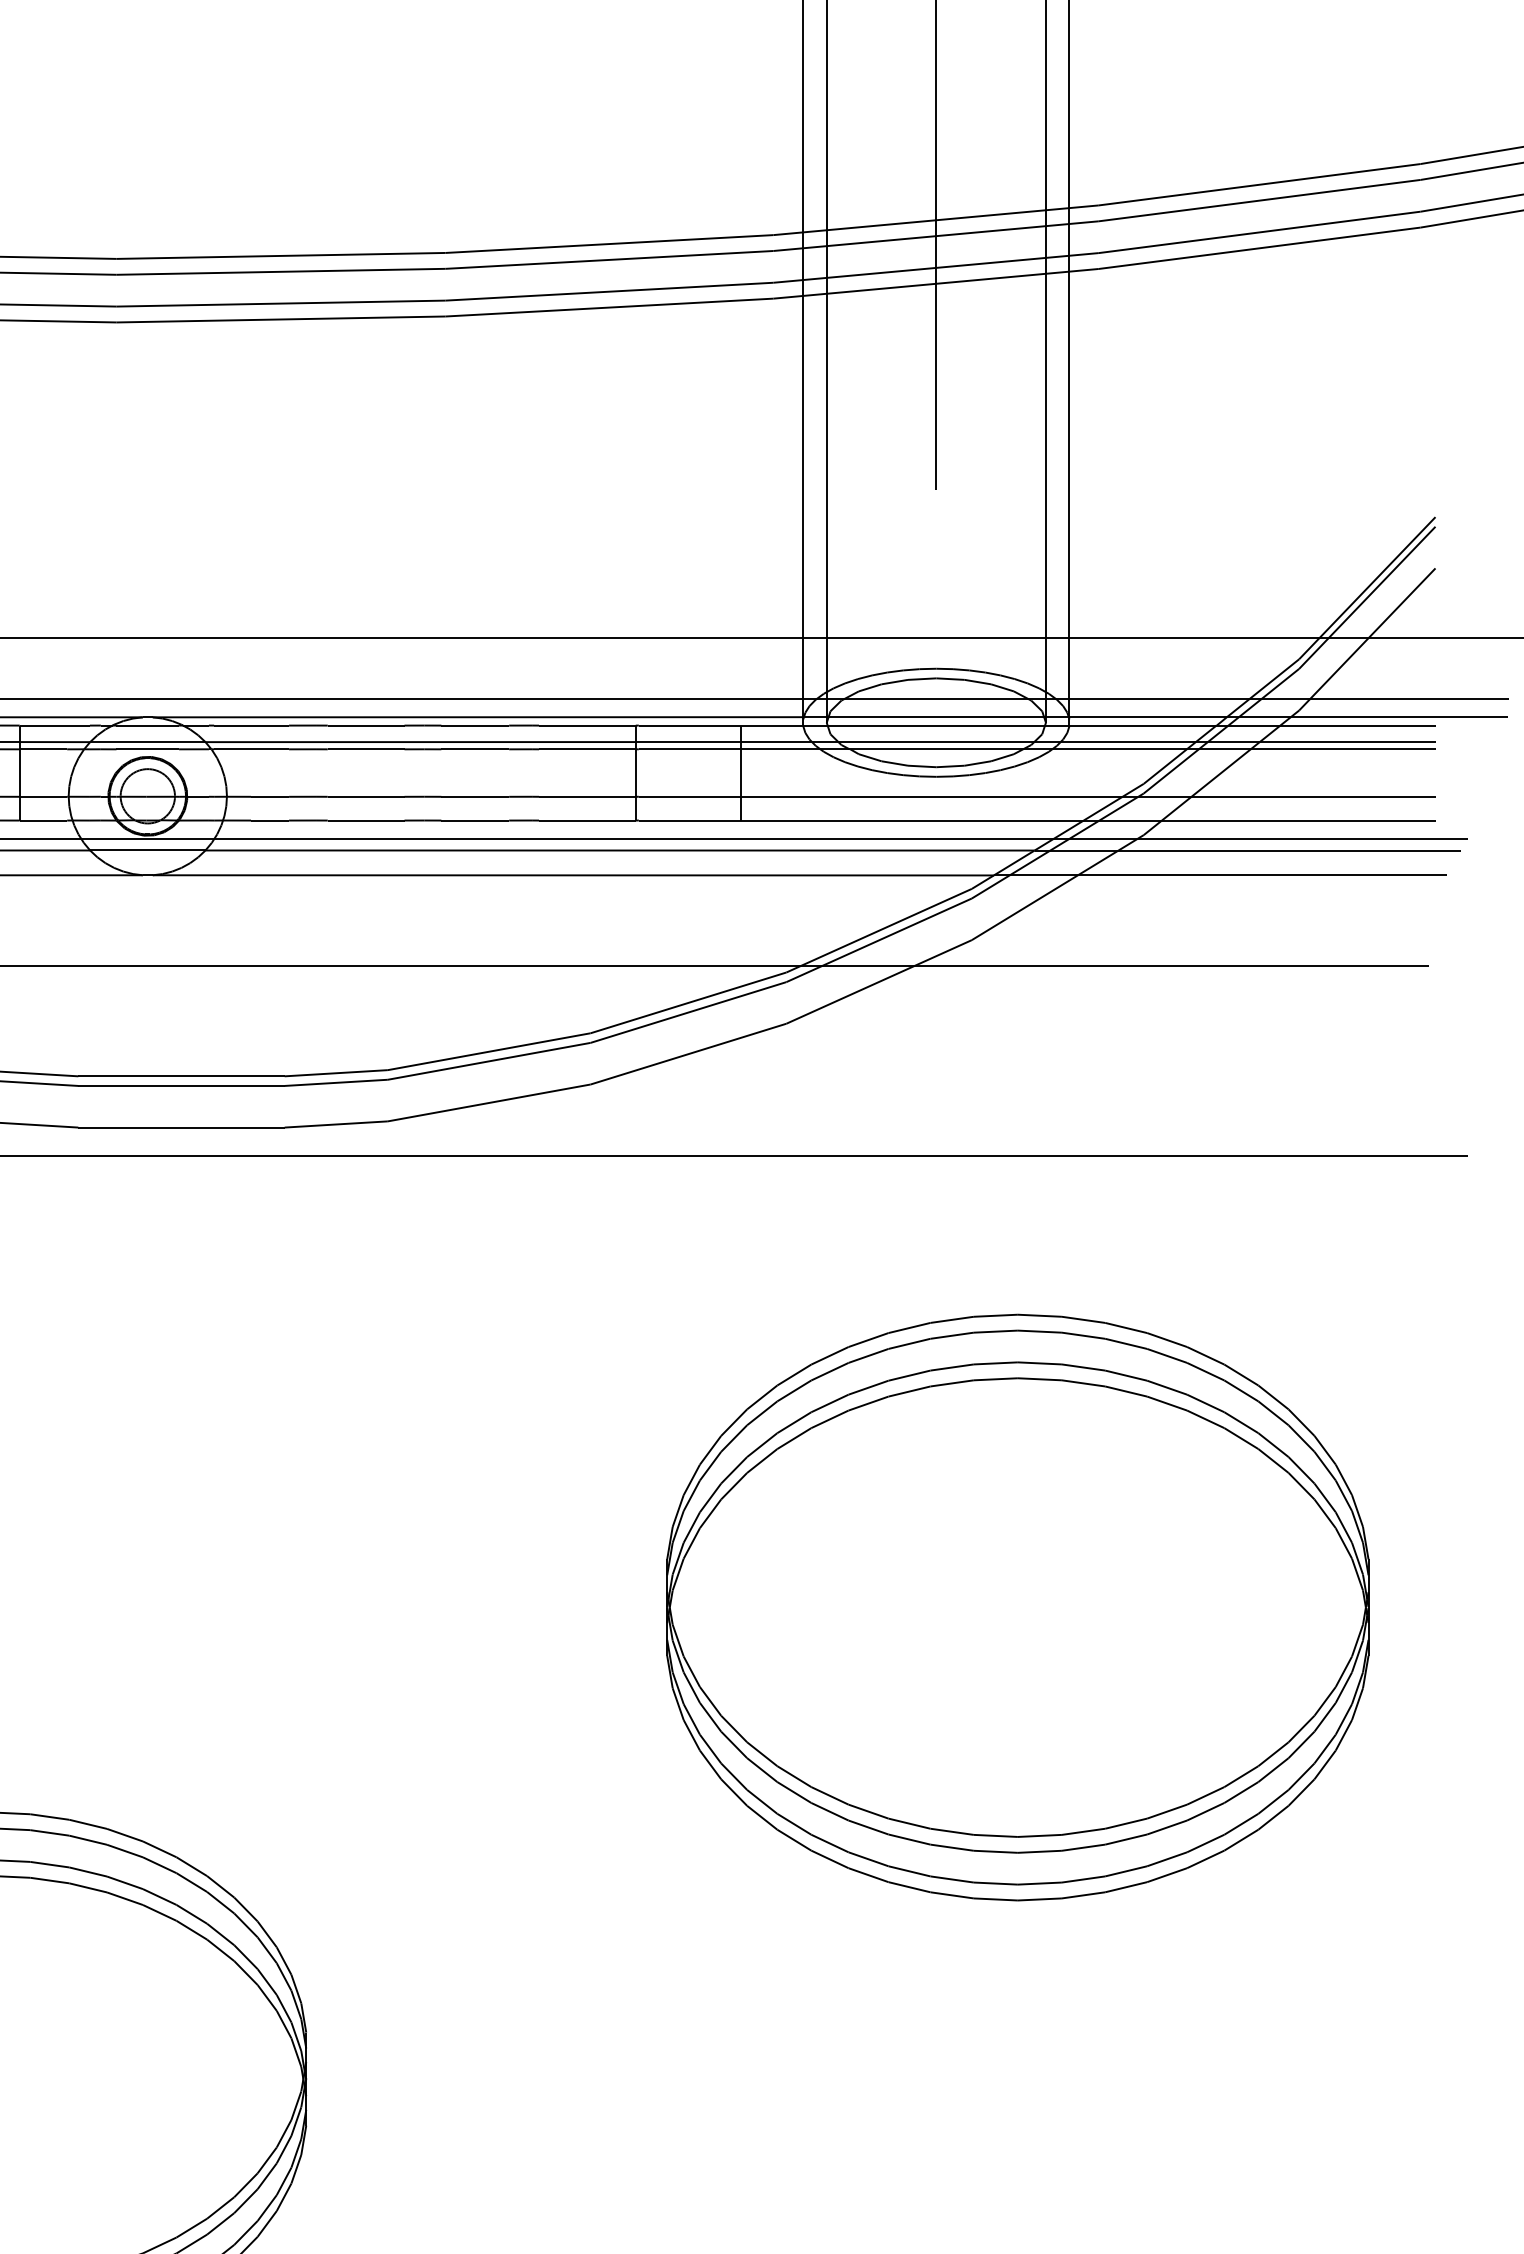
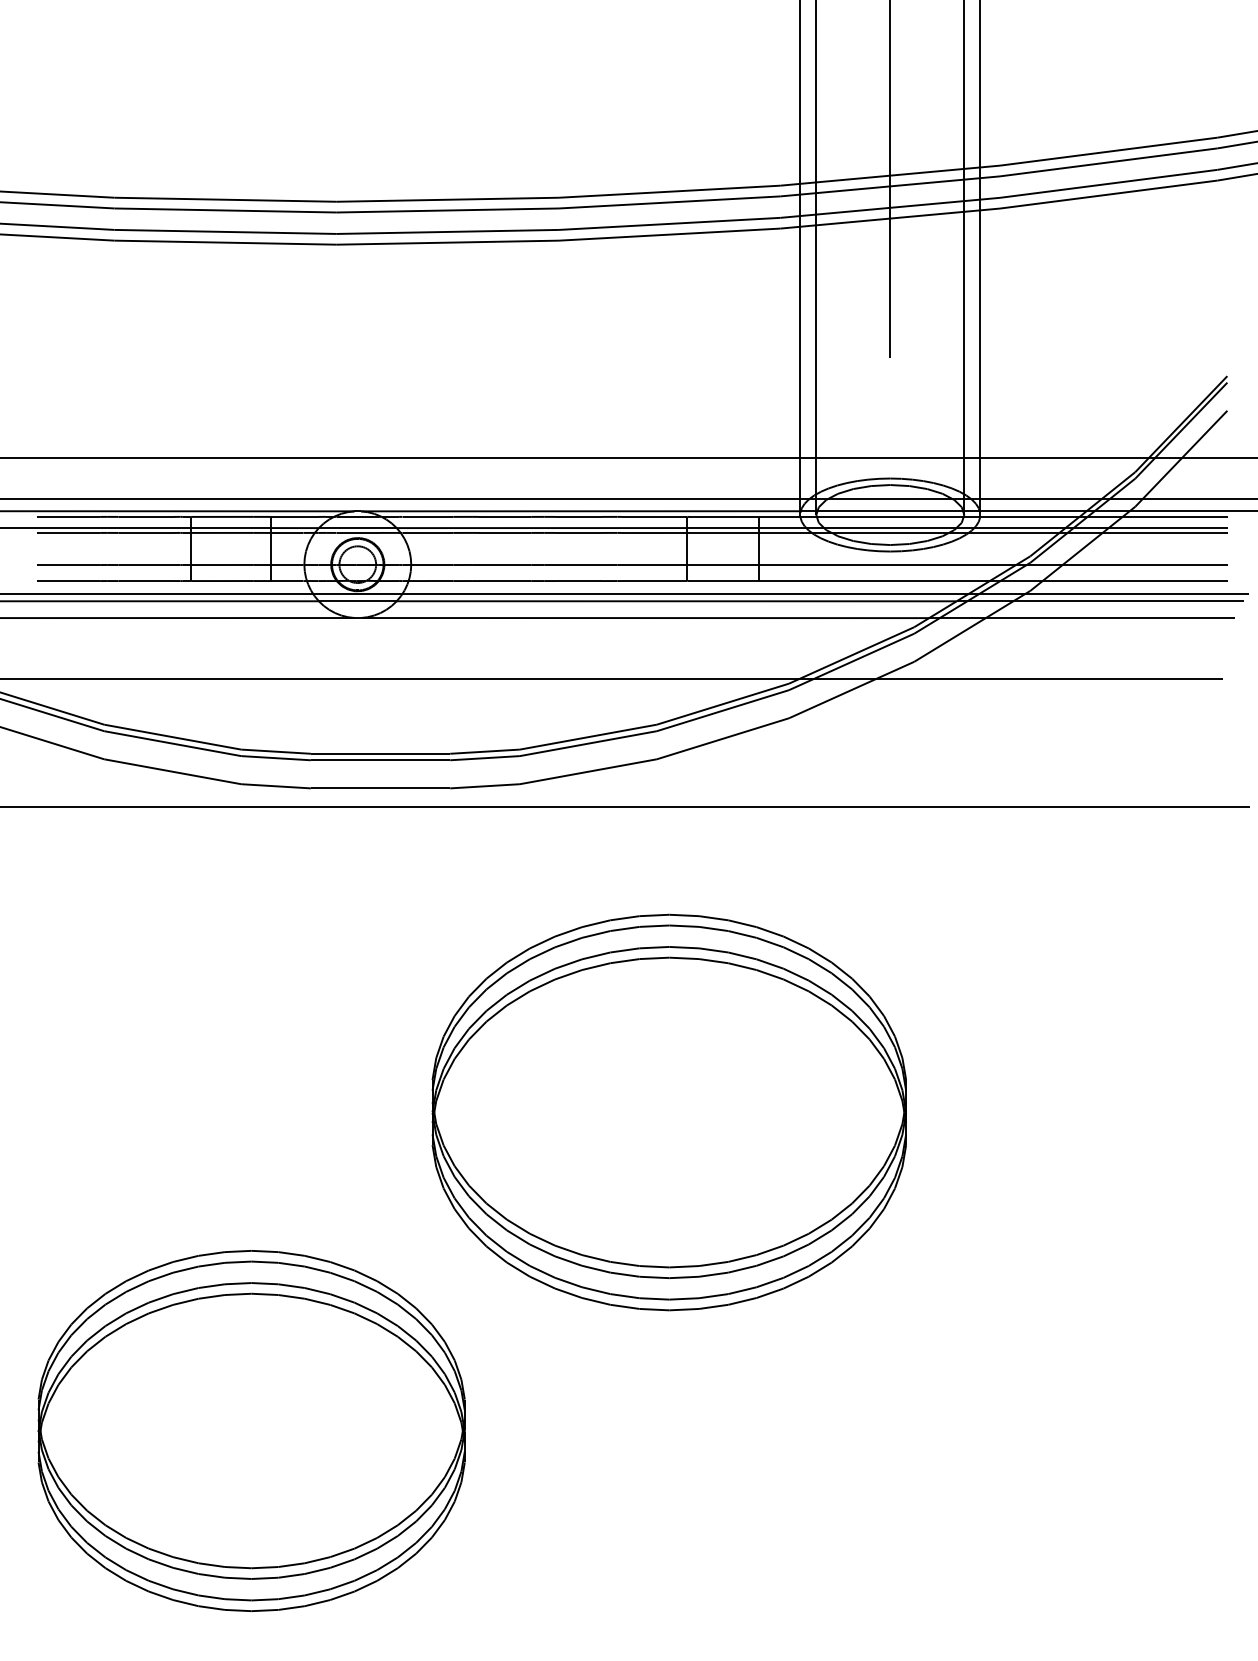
part: (1016, 1607) -> (668, 1112), moved

